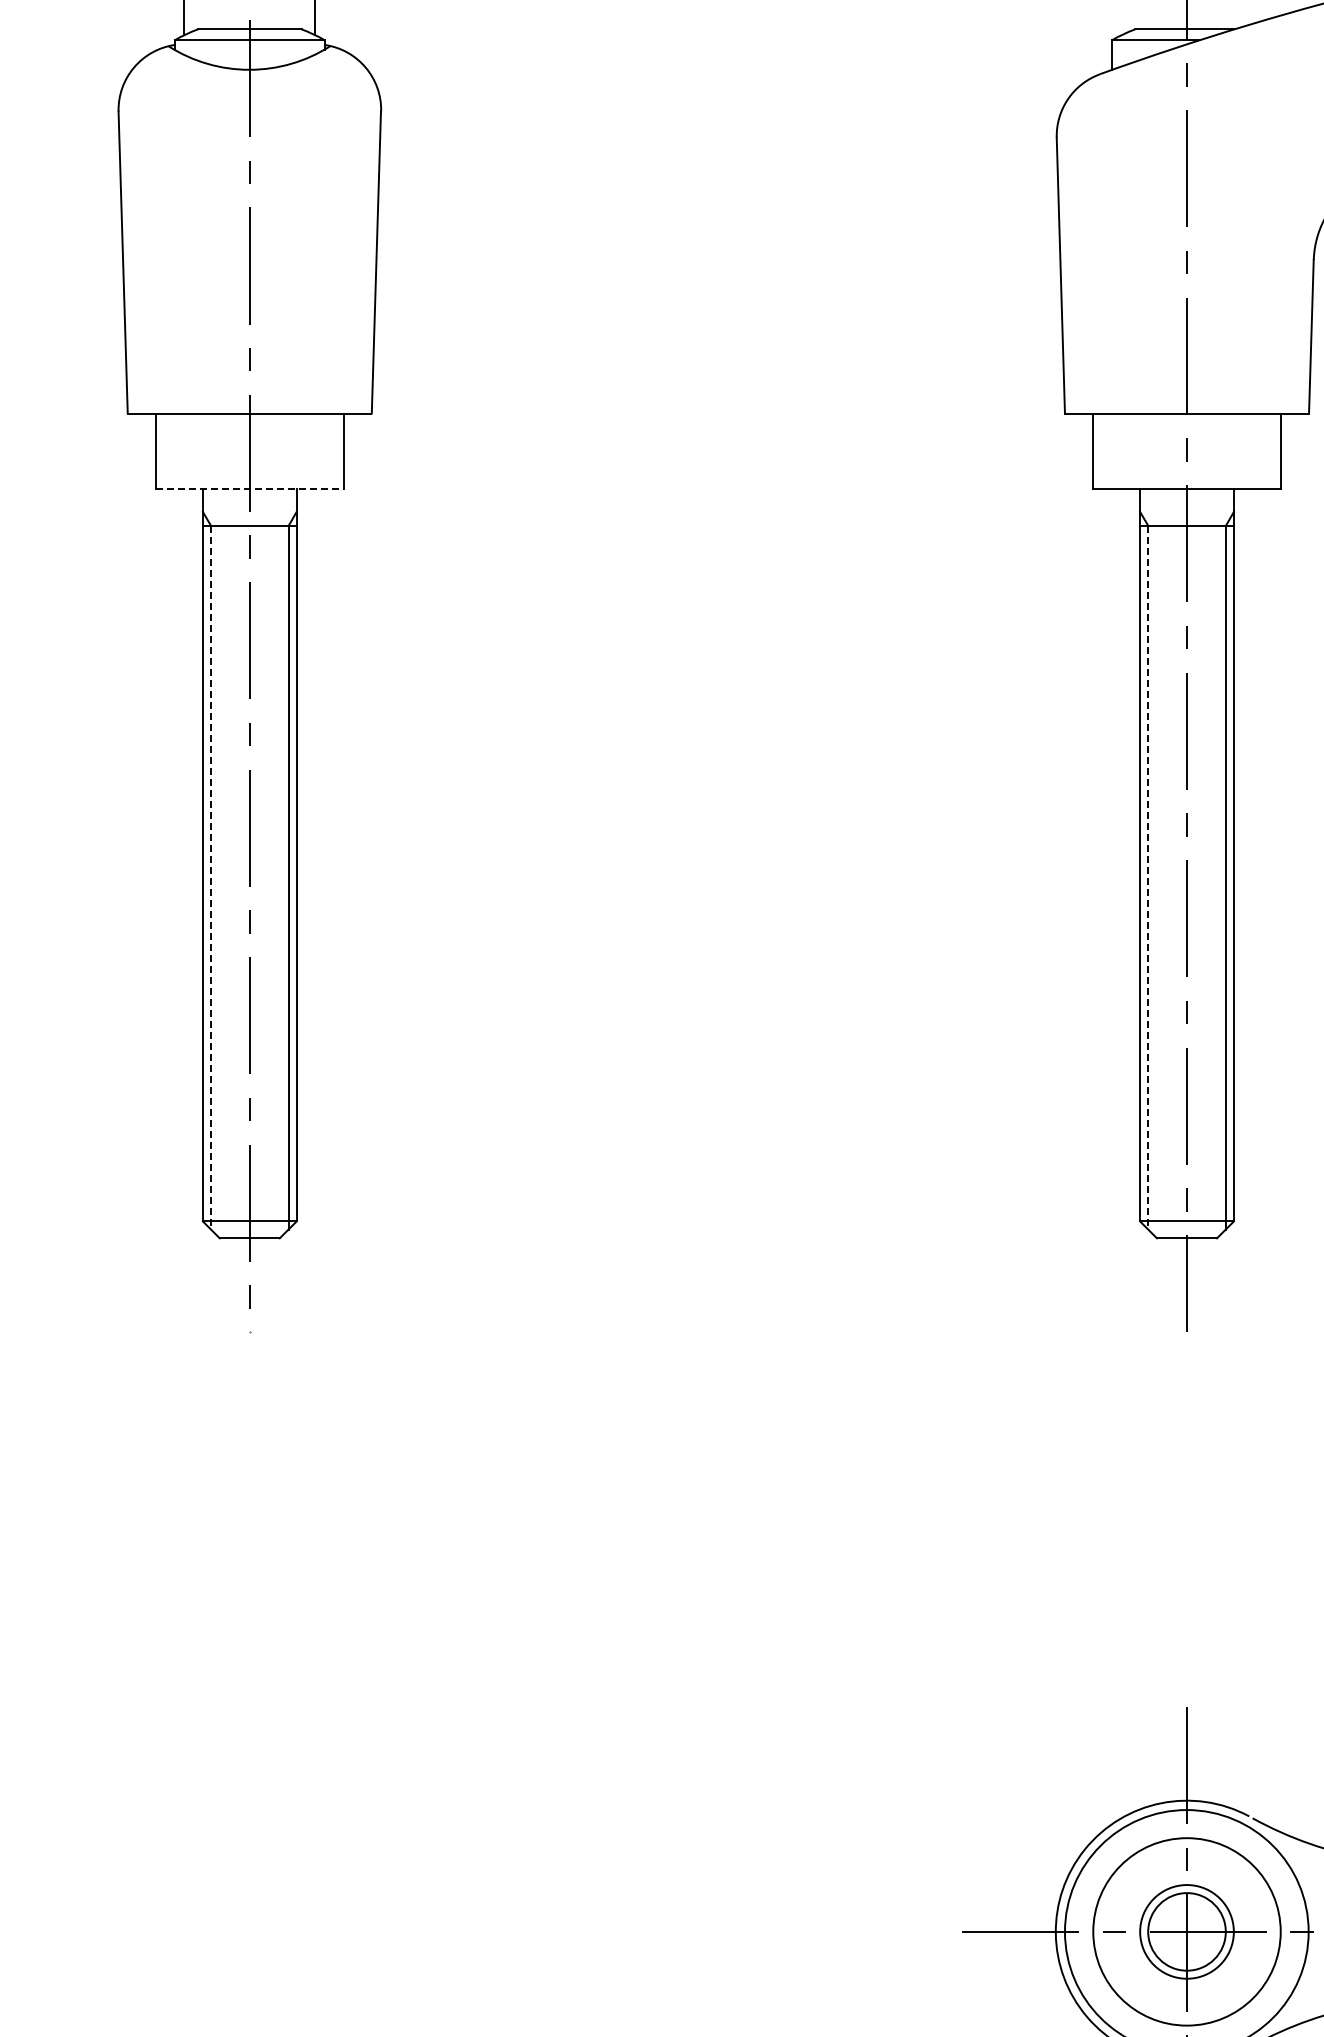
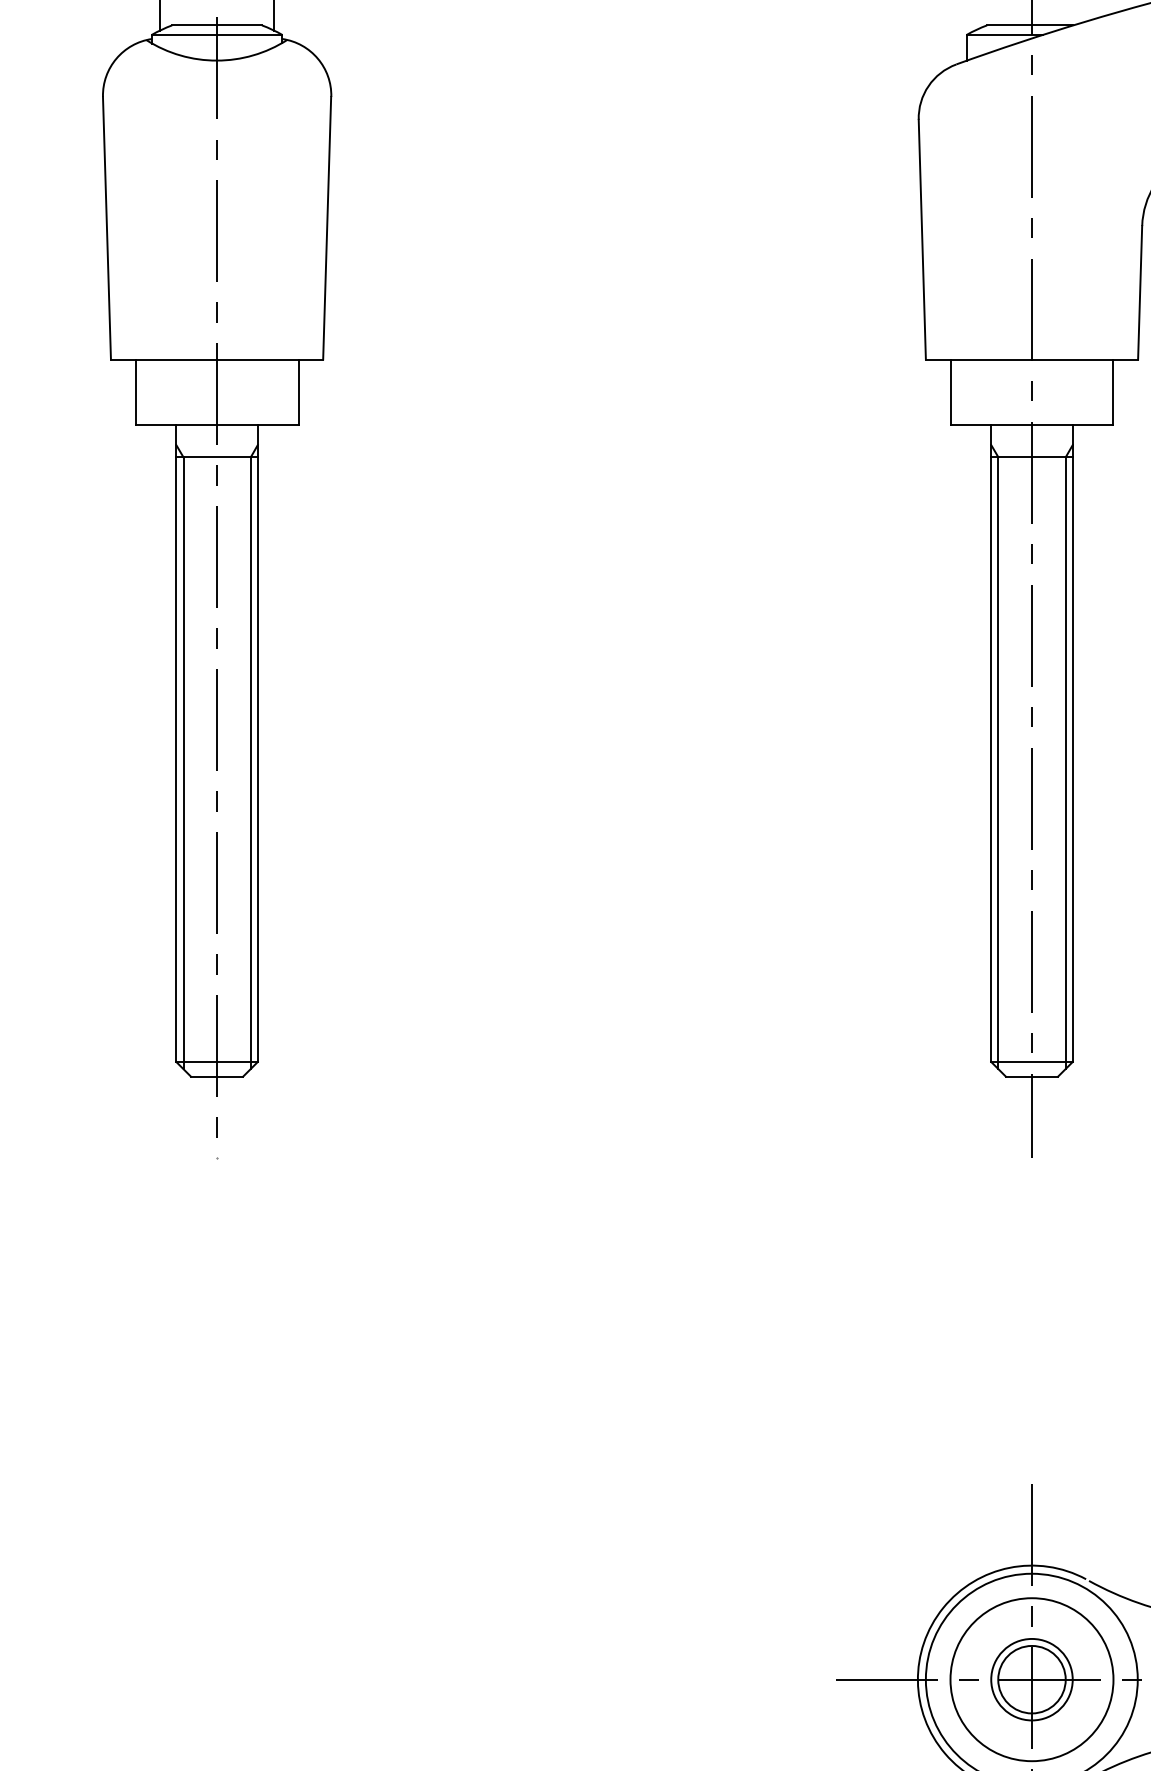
line: (249, 488) -> (216, 424), dashed -> solid
line: (211, 877) -> (183, 762), dashed -> solid
line: (1148, 877) -> (998, 762), dashed -> solid

